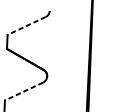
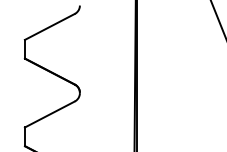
line: (26, 26) -> (49, 27), dashed -> solid
line: (23, 91) -> (49, 114), dashed -> solid

